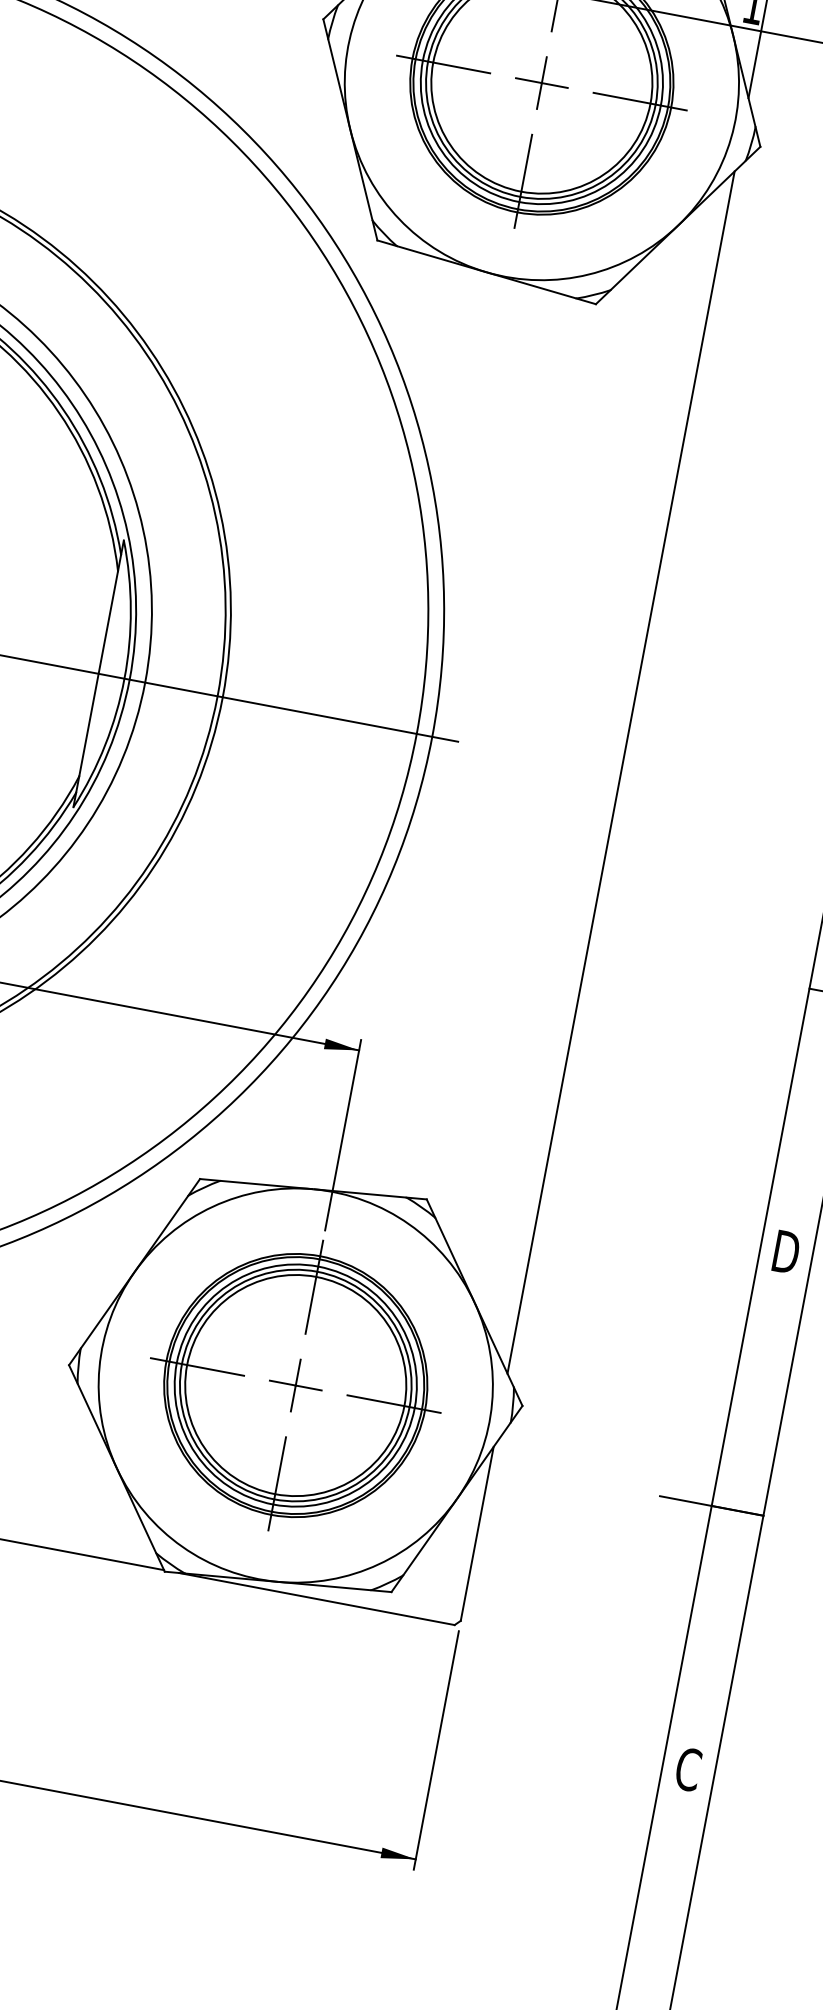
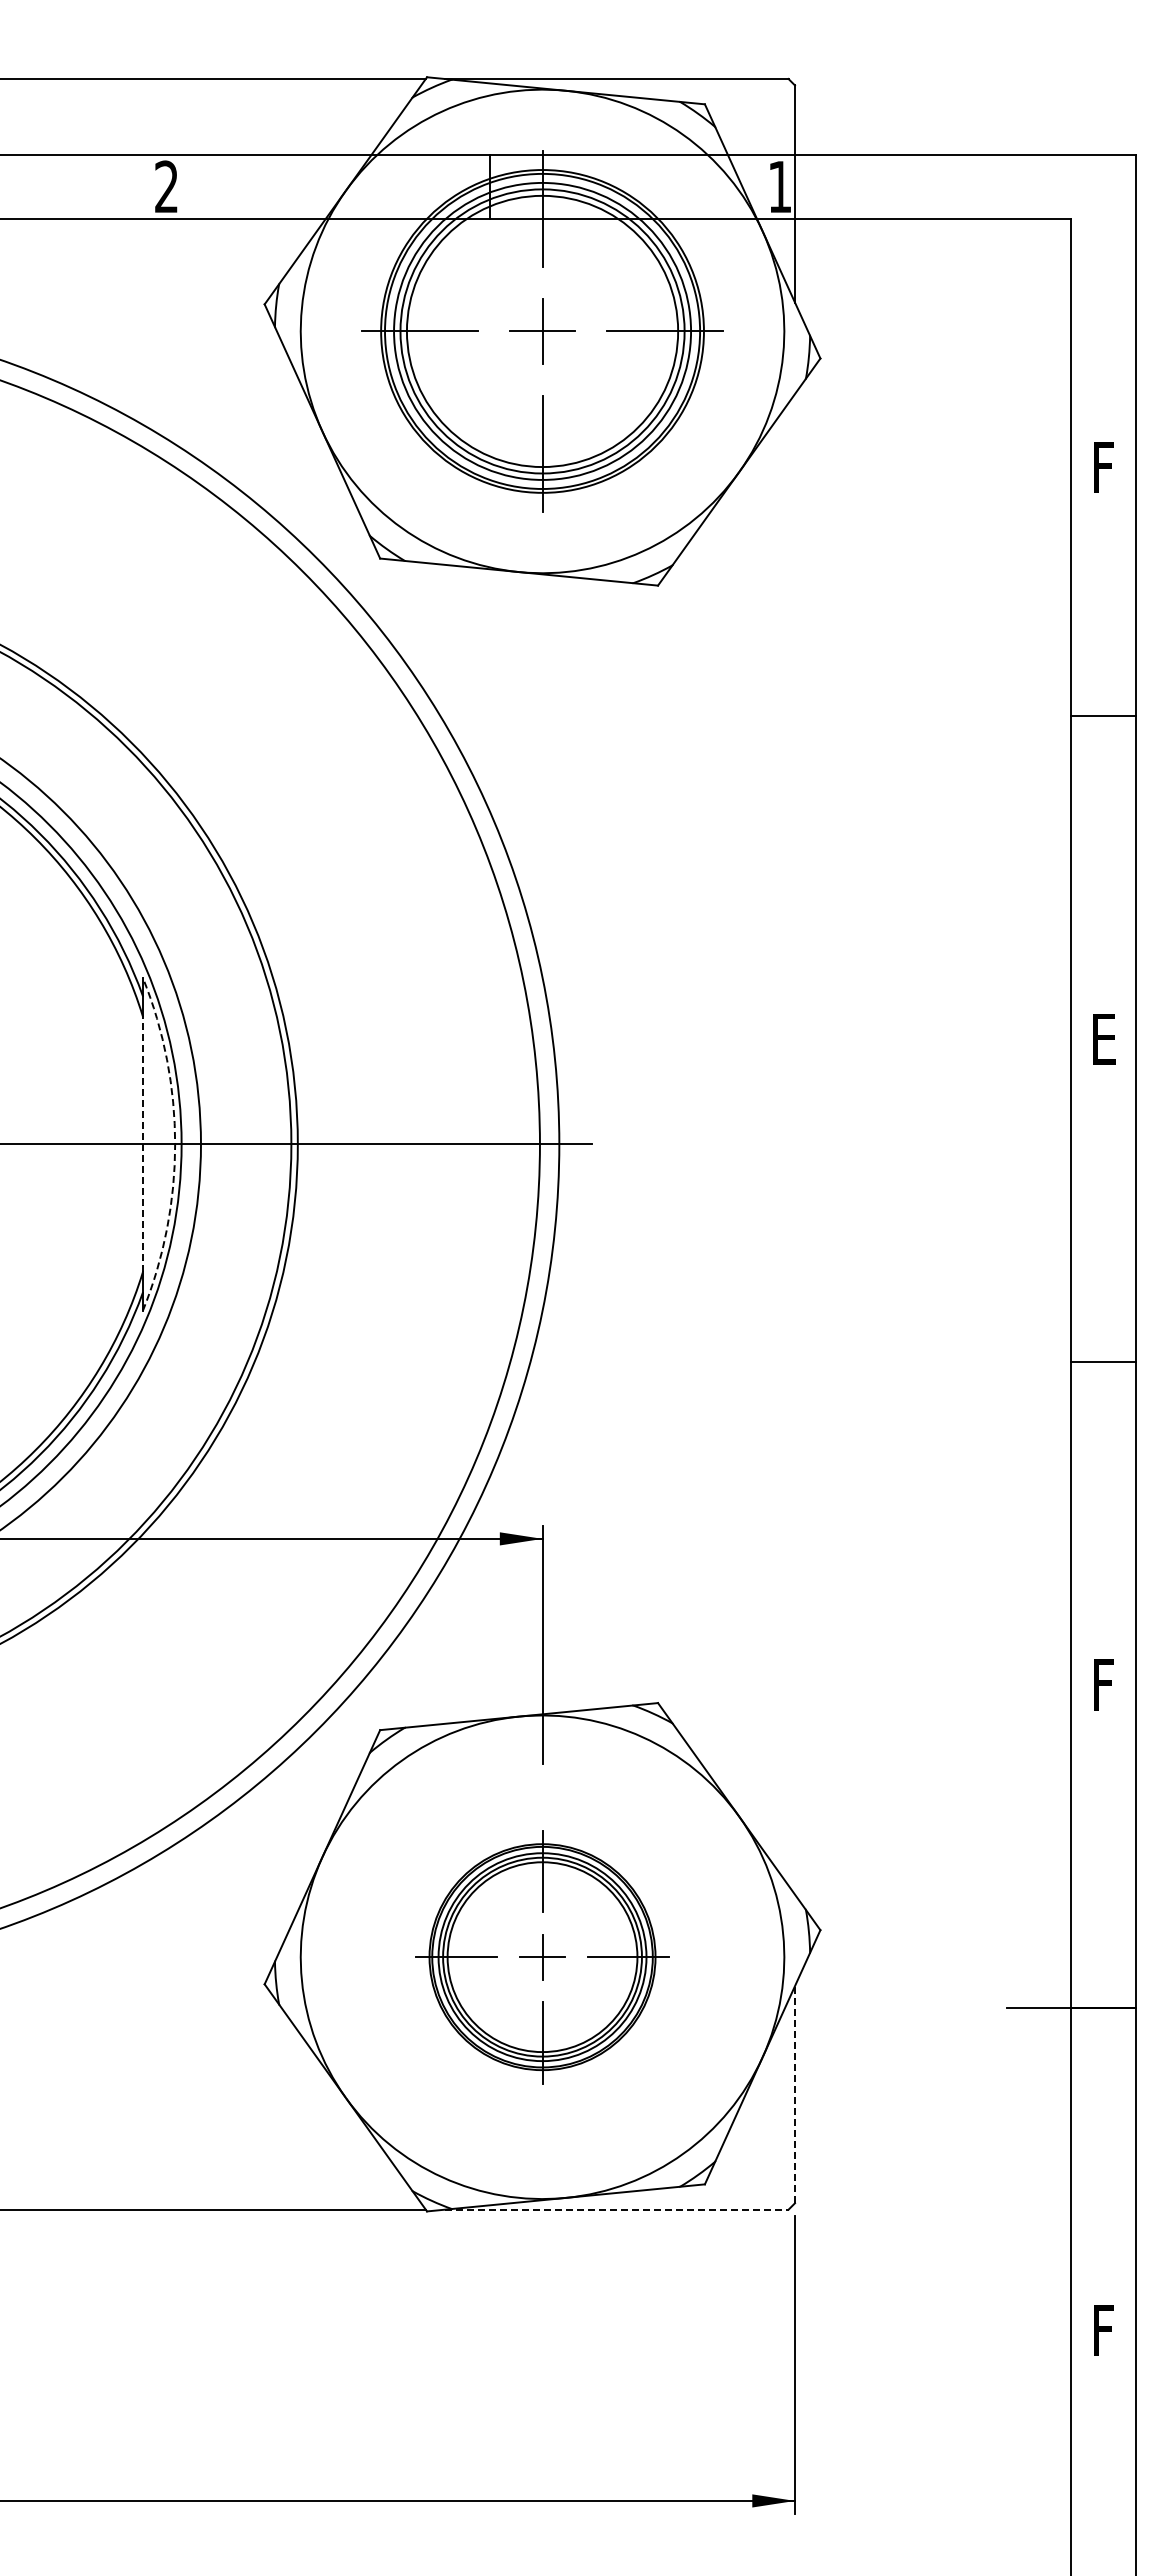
line: (98, 673) -> (142, 1144), solid -> dashed
arc: (124, 678) -> (175, 1144), solid -> dashed
line: (621, 772) -> (795, 1144), removed
text: (786, 1251) -> (1103, 1684), D -> F
part: (295, 1384) -> (542, 1956), size x0.7
line: (477, 1533) -> (795, 2094), solid -> dashed
line: (316, 1598) -> (616, 2209), solid -> dashed
text: (687, 1769) -> (1102, 2330), C -> F

